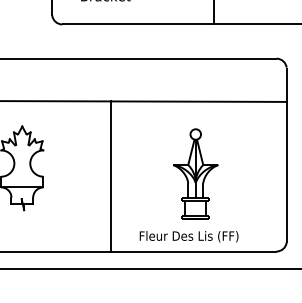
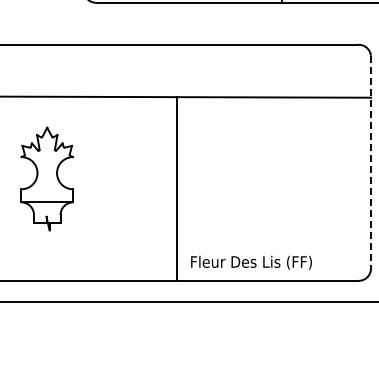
line: (287, 155) -> (371, 163), solid -> dashed
part: (195, 173) -> (259, 185), removed
line: (110, 176) -> (177, 188), moved

